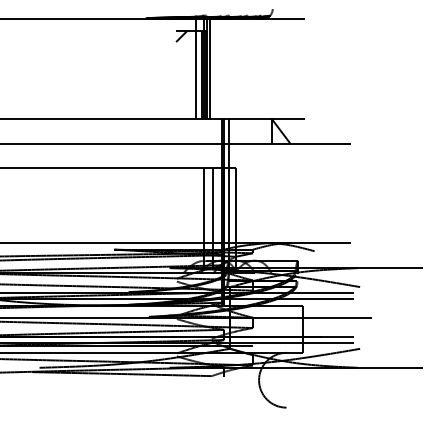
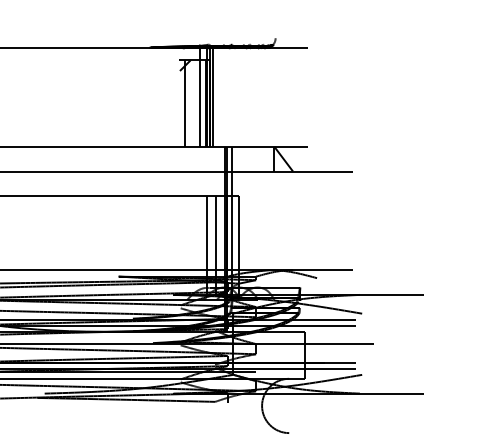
line: (180, 74) -> (184, 103), added

